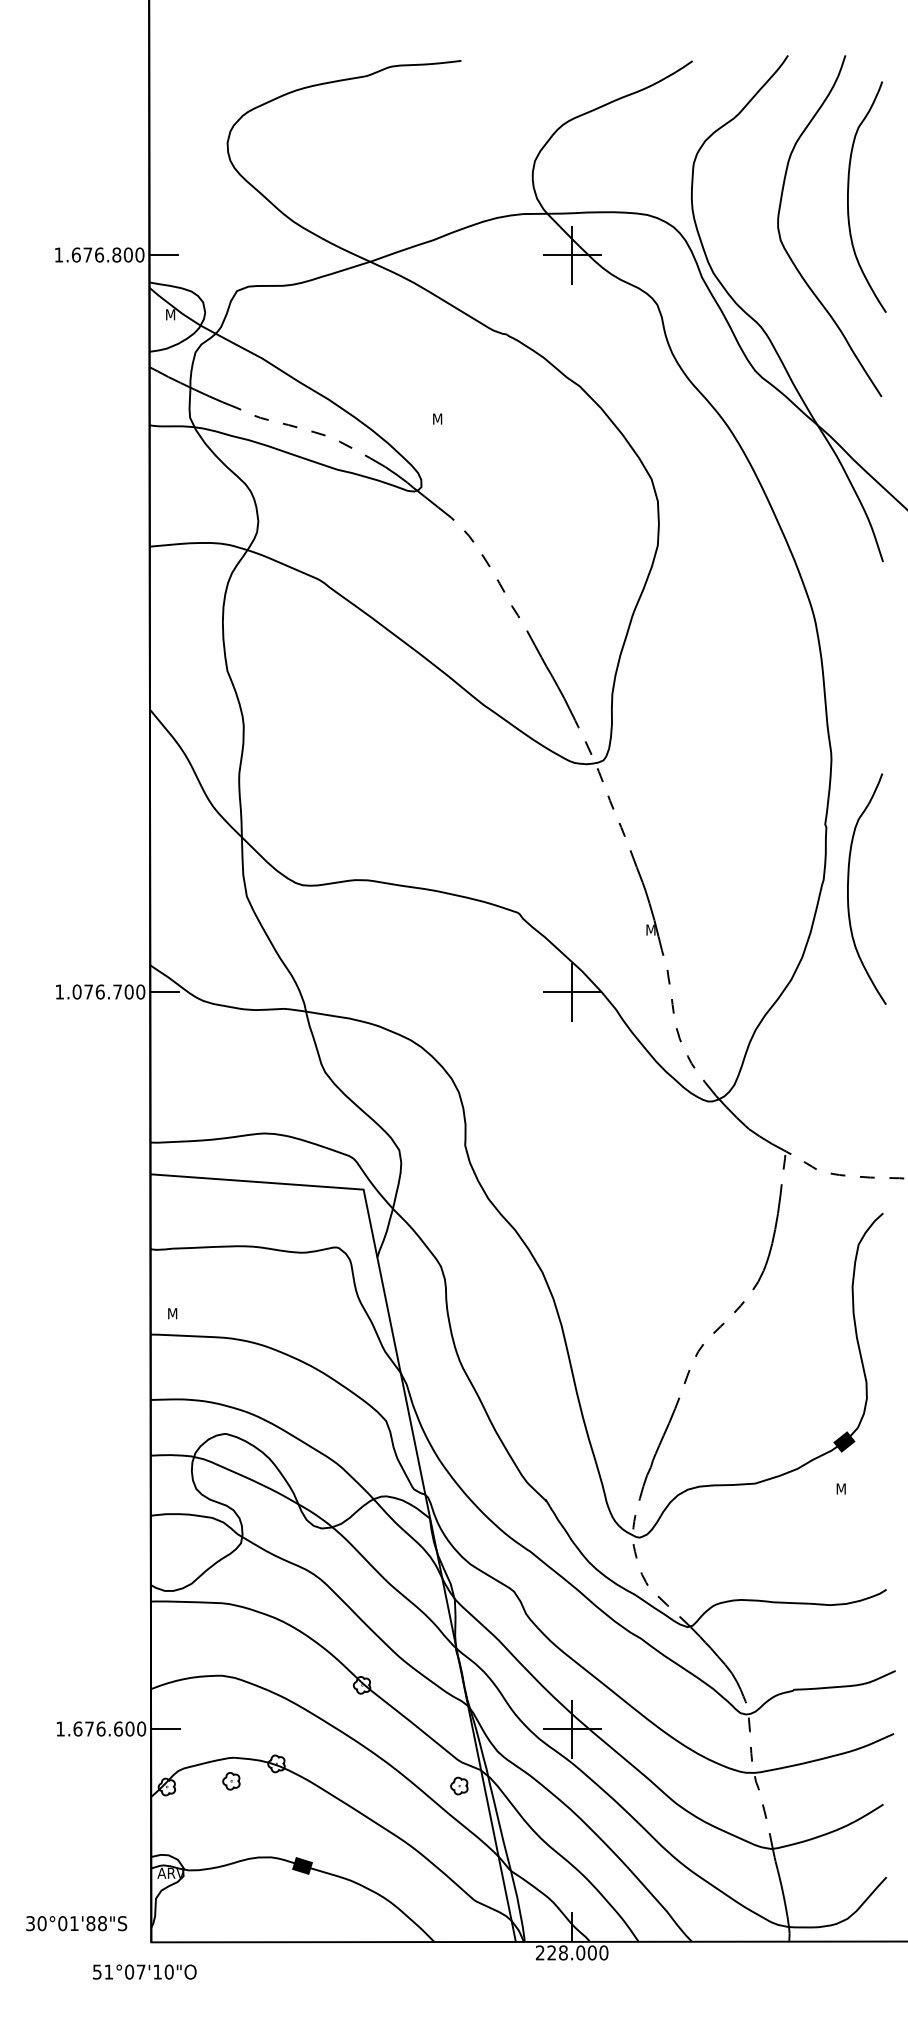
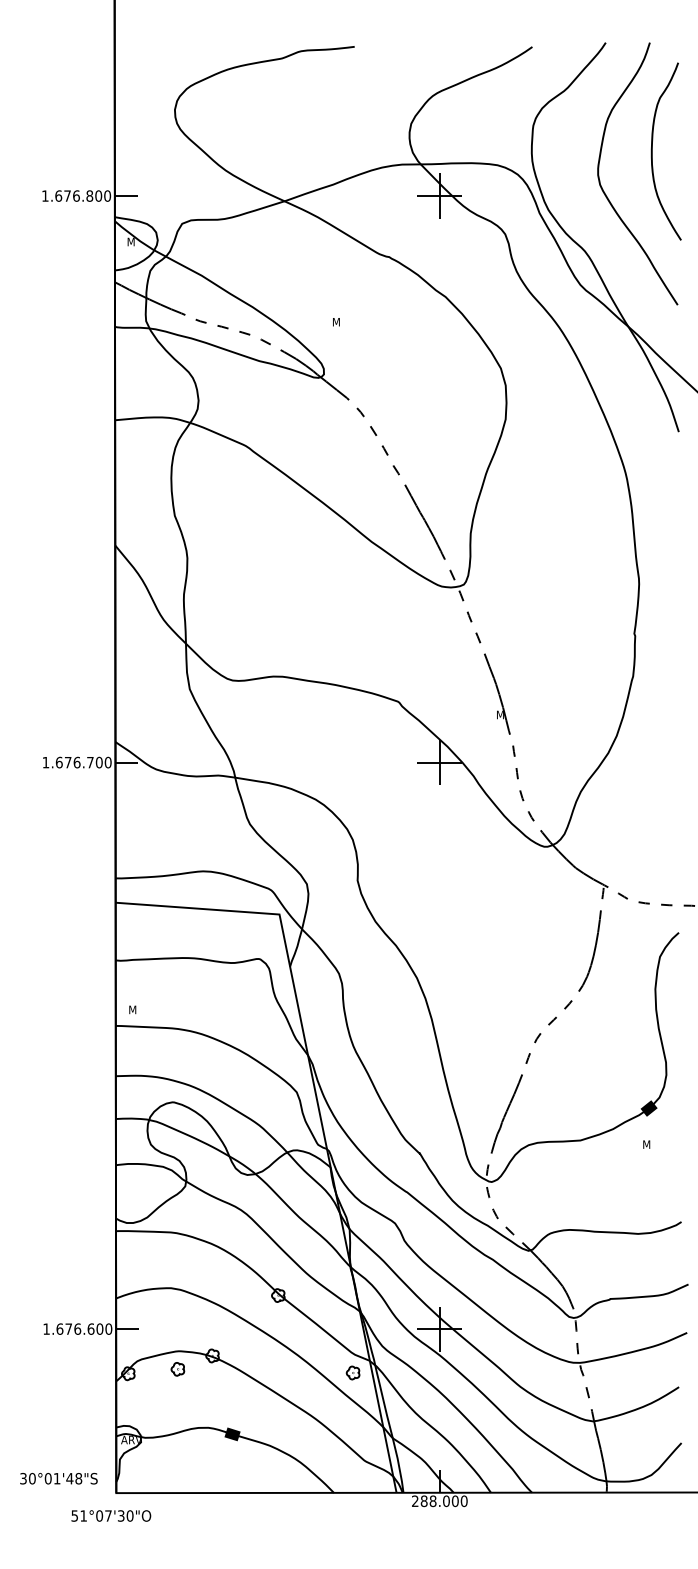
curve: (848, 888) -> (652, 683), removed
text: (76, 991) -> (58, 762), 1.076.700 -> 1.676.700
text: (90, 1923) -> (69, 1478), 30°01'88"S -> 30°01'48"S
text: (551, 1952) -> (423, 1500), 228.000 -> 288.000
text: (157, 1971) -> (121, 1515), 51°07'10"O -> 51°07'30"O

